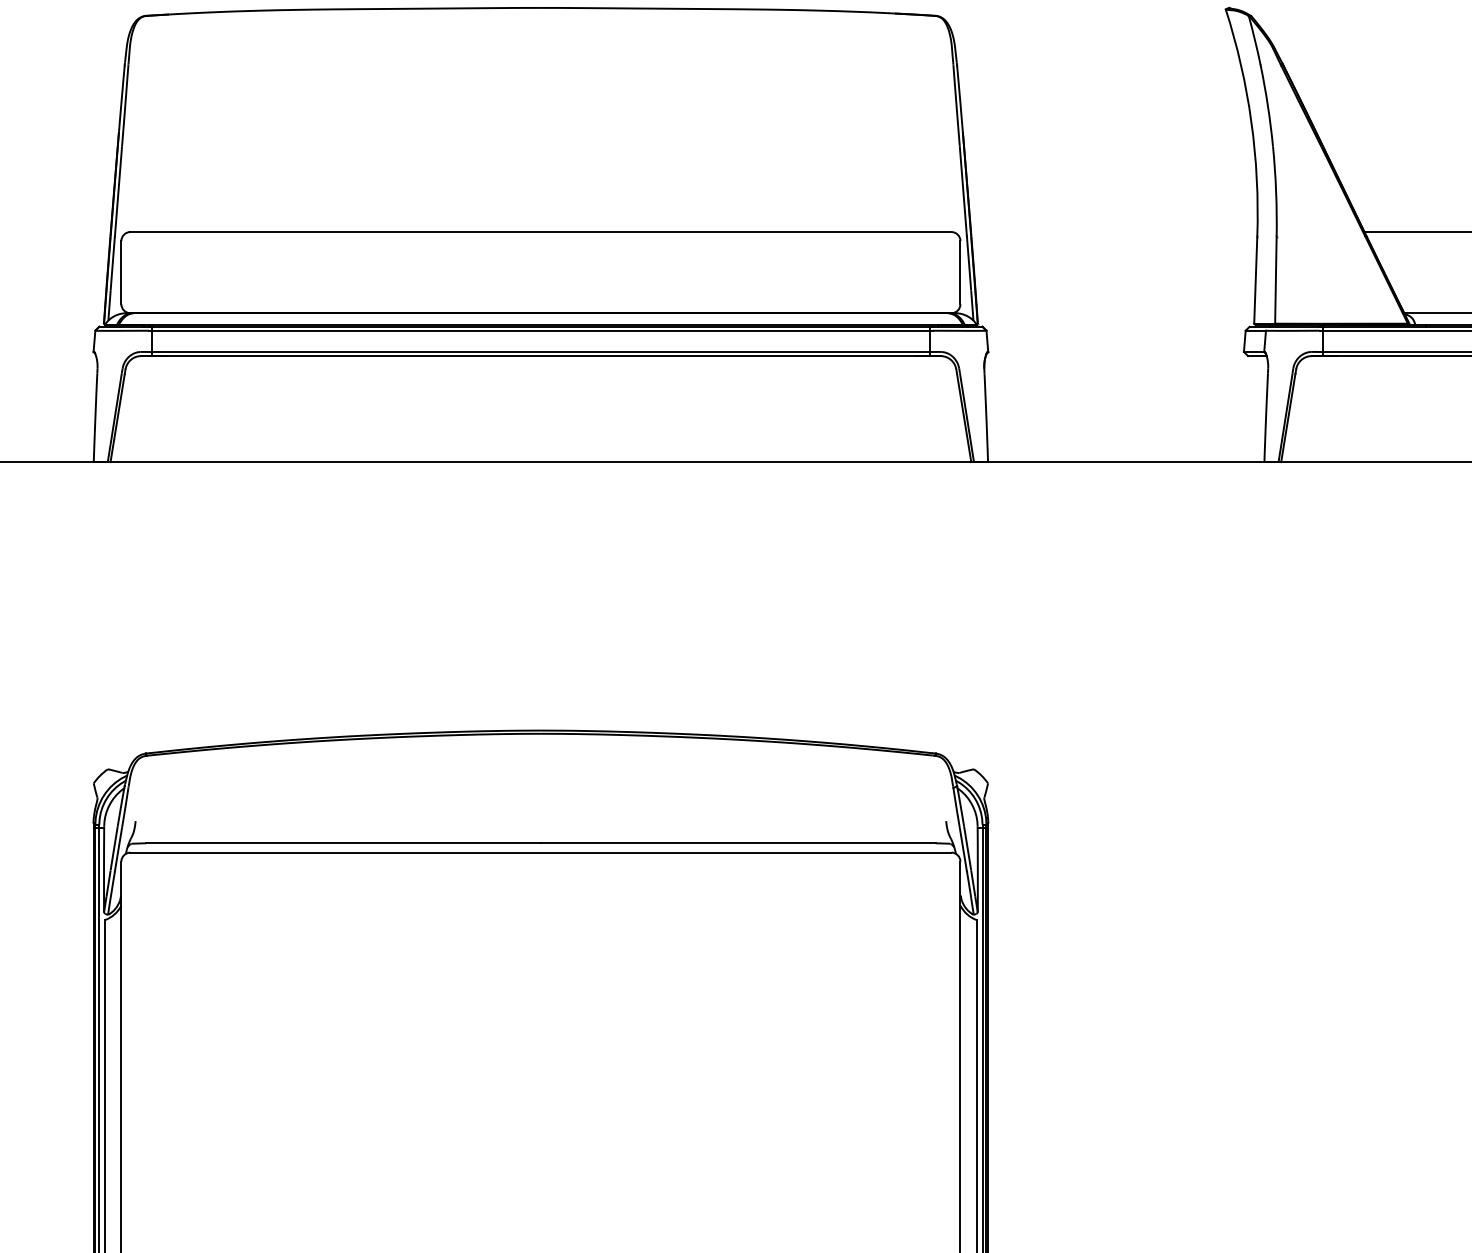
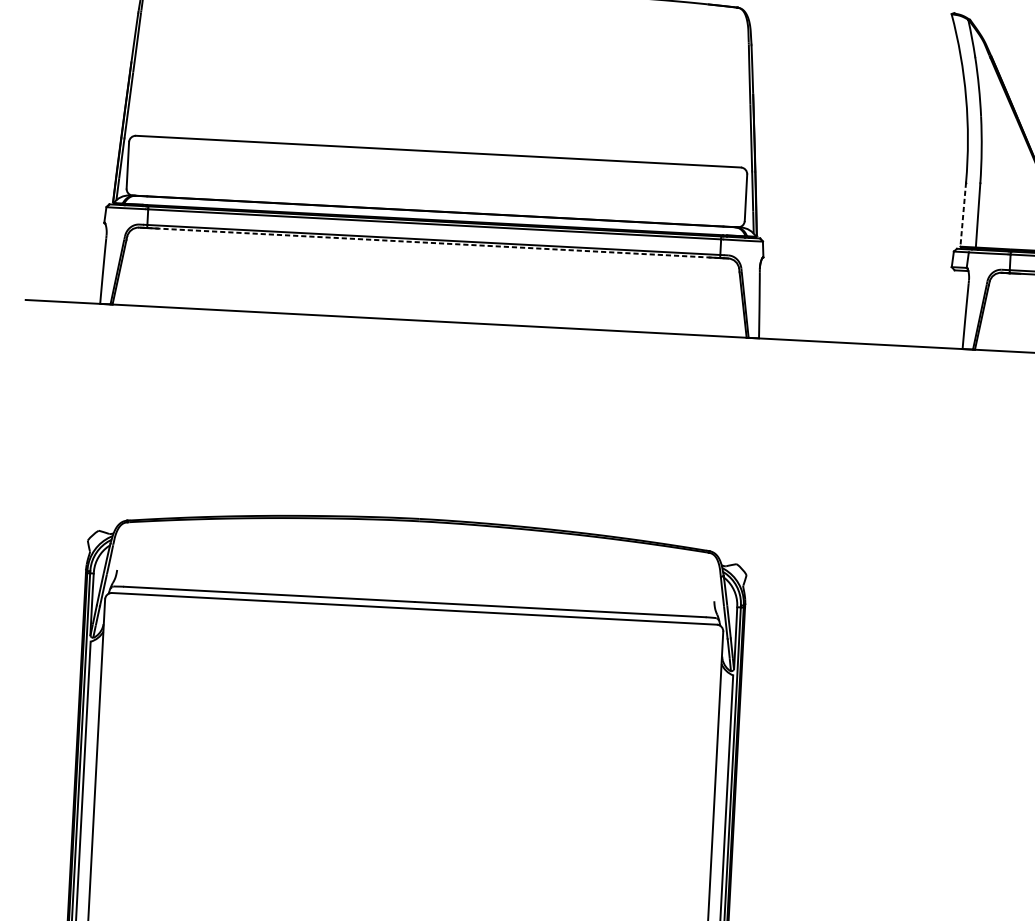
line: (1255, 280) -> (963, 214), solid -> dashed
line: (540, 356) -> (433, 243), solid -> dashed

